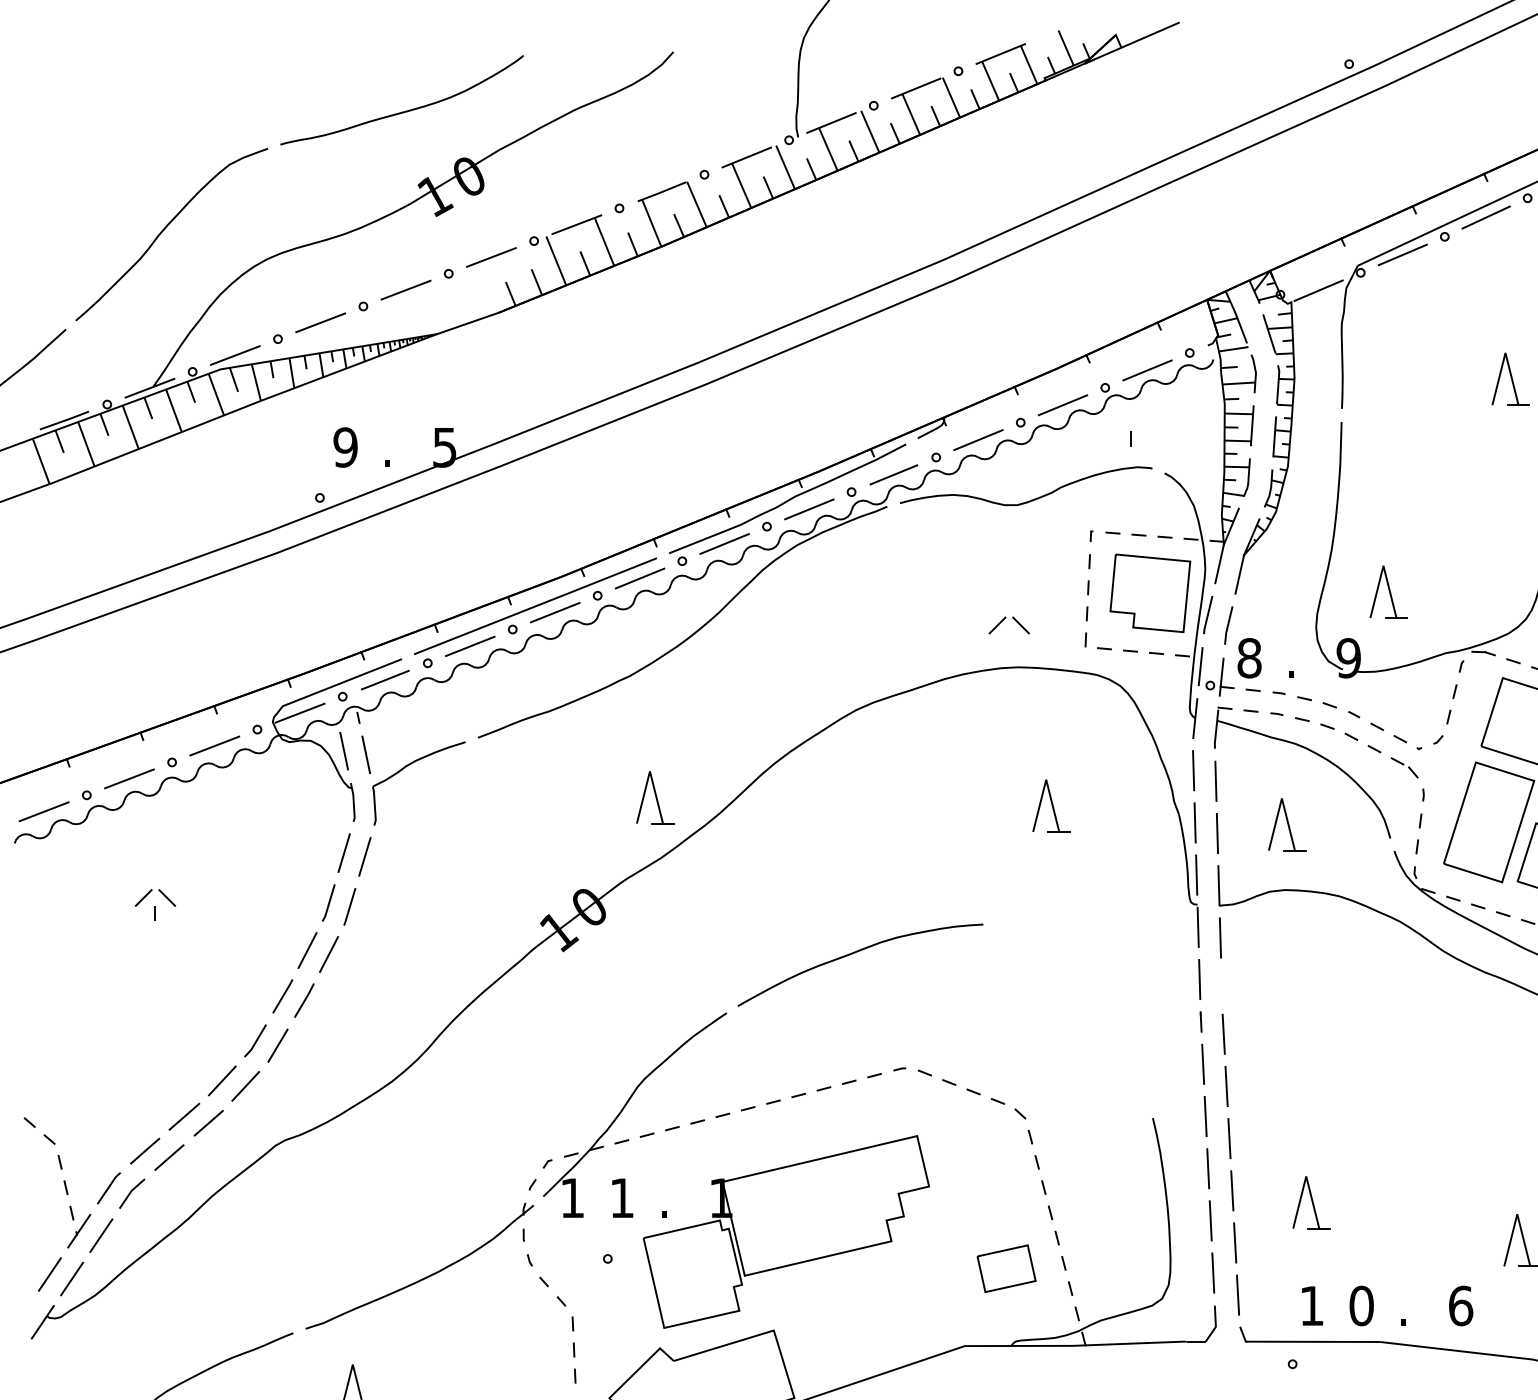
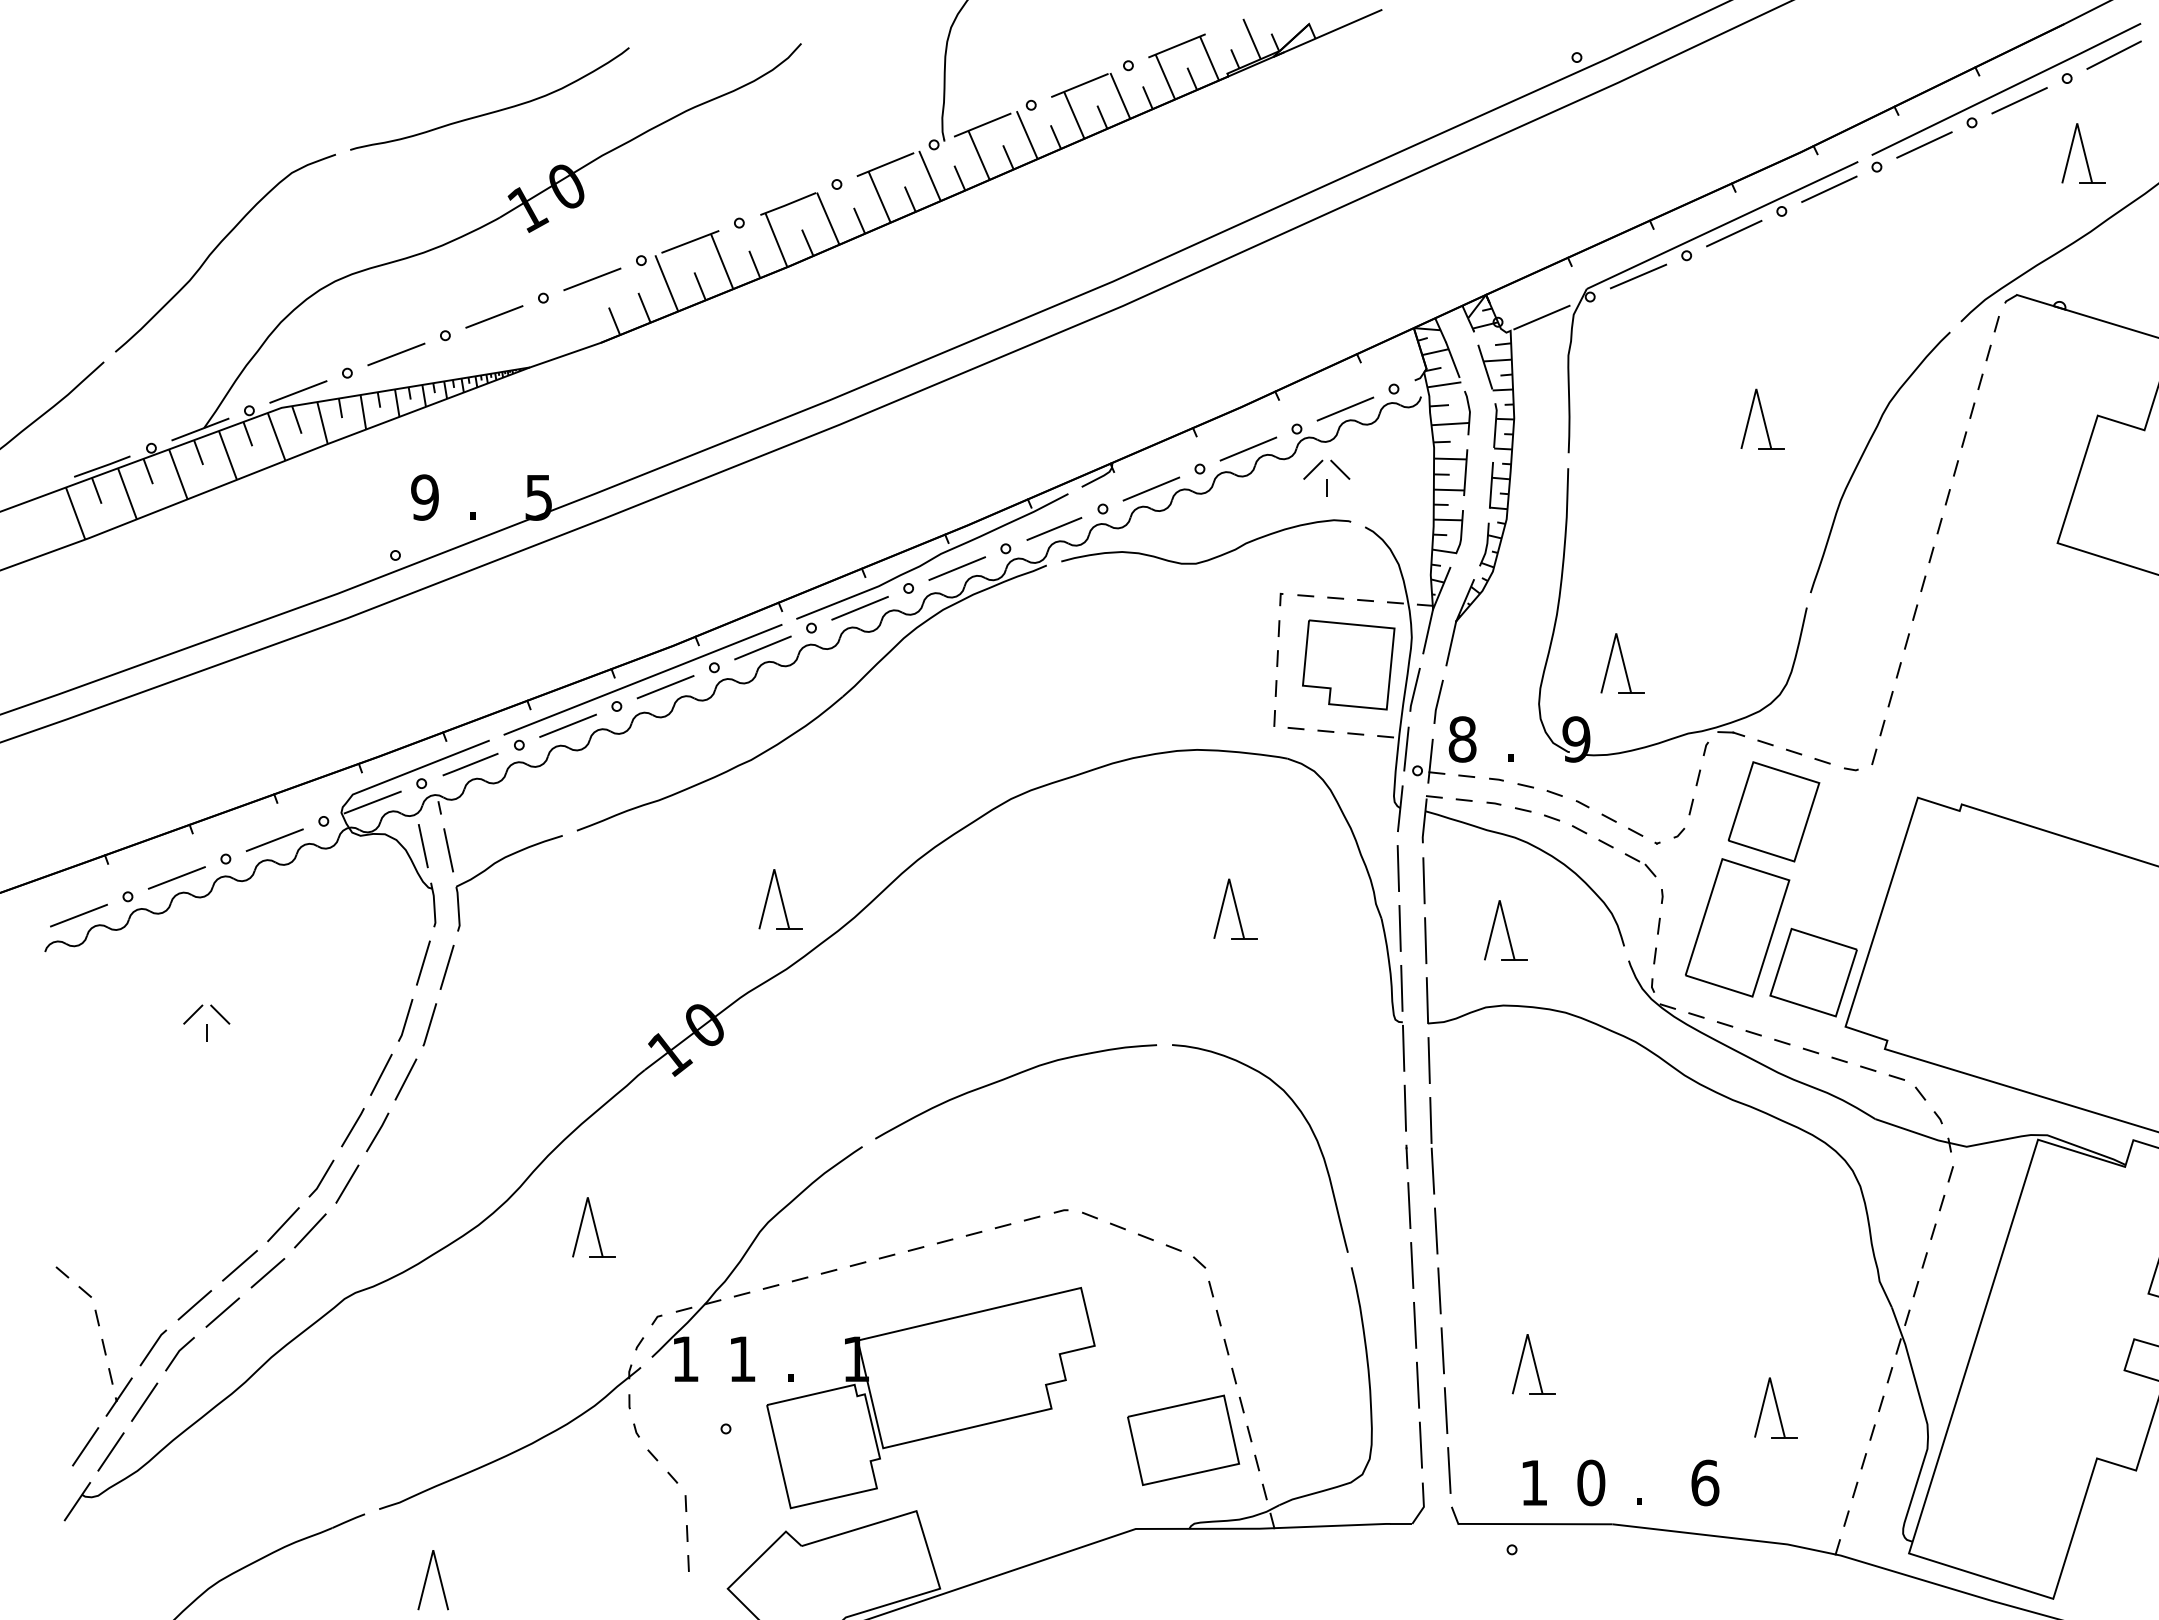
part: (1004, 619) -> (1321, 463), moved
curve: (1111, 989) -> (1304, 1119), added
line: (1221, 990) -> (1430, 1120), added
part: (492, 1083) -> (593, 1227), added
part: (1006, 1268) -> (1183, 1439), size x1.67

